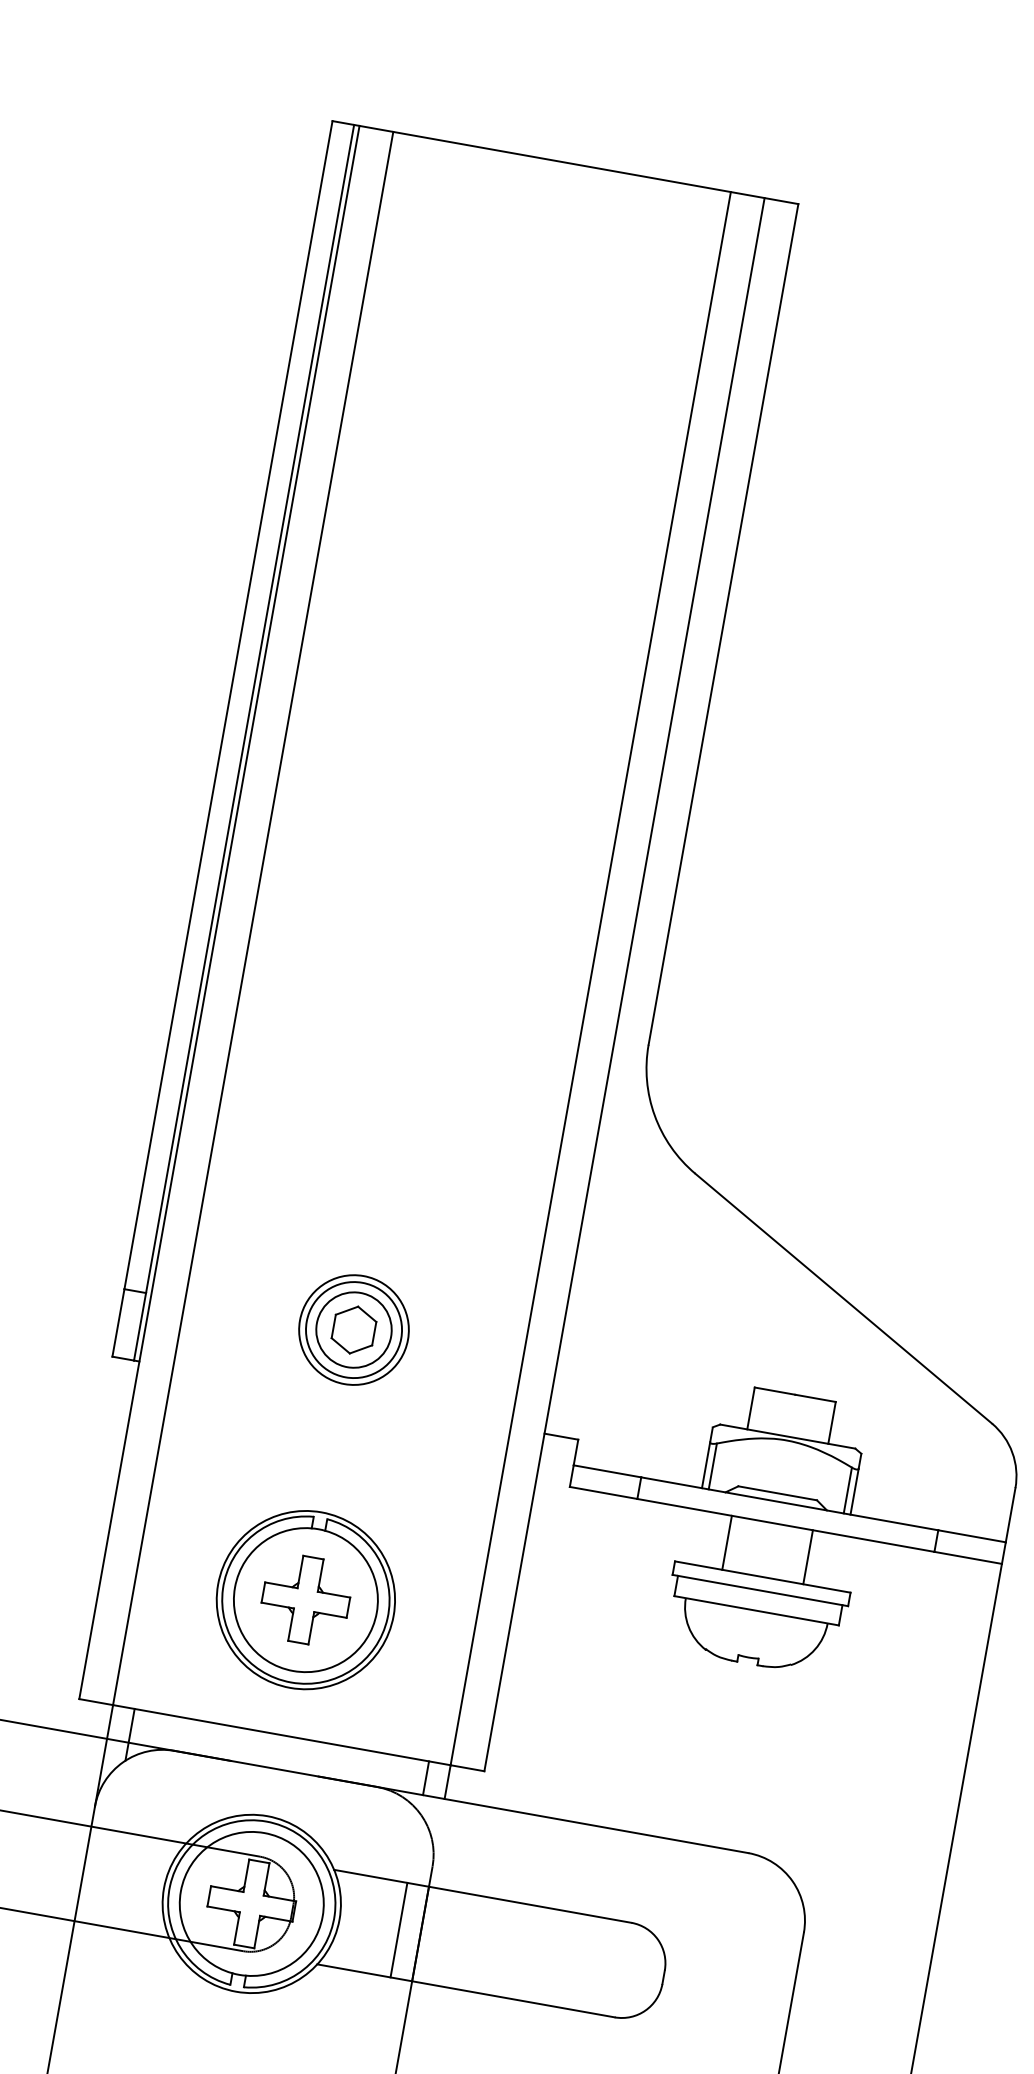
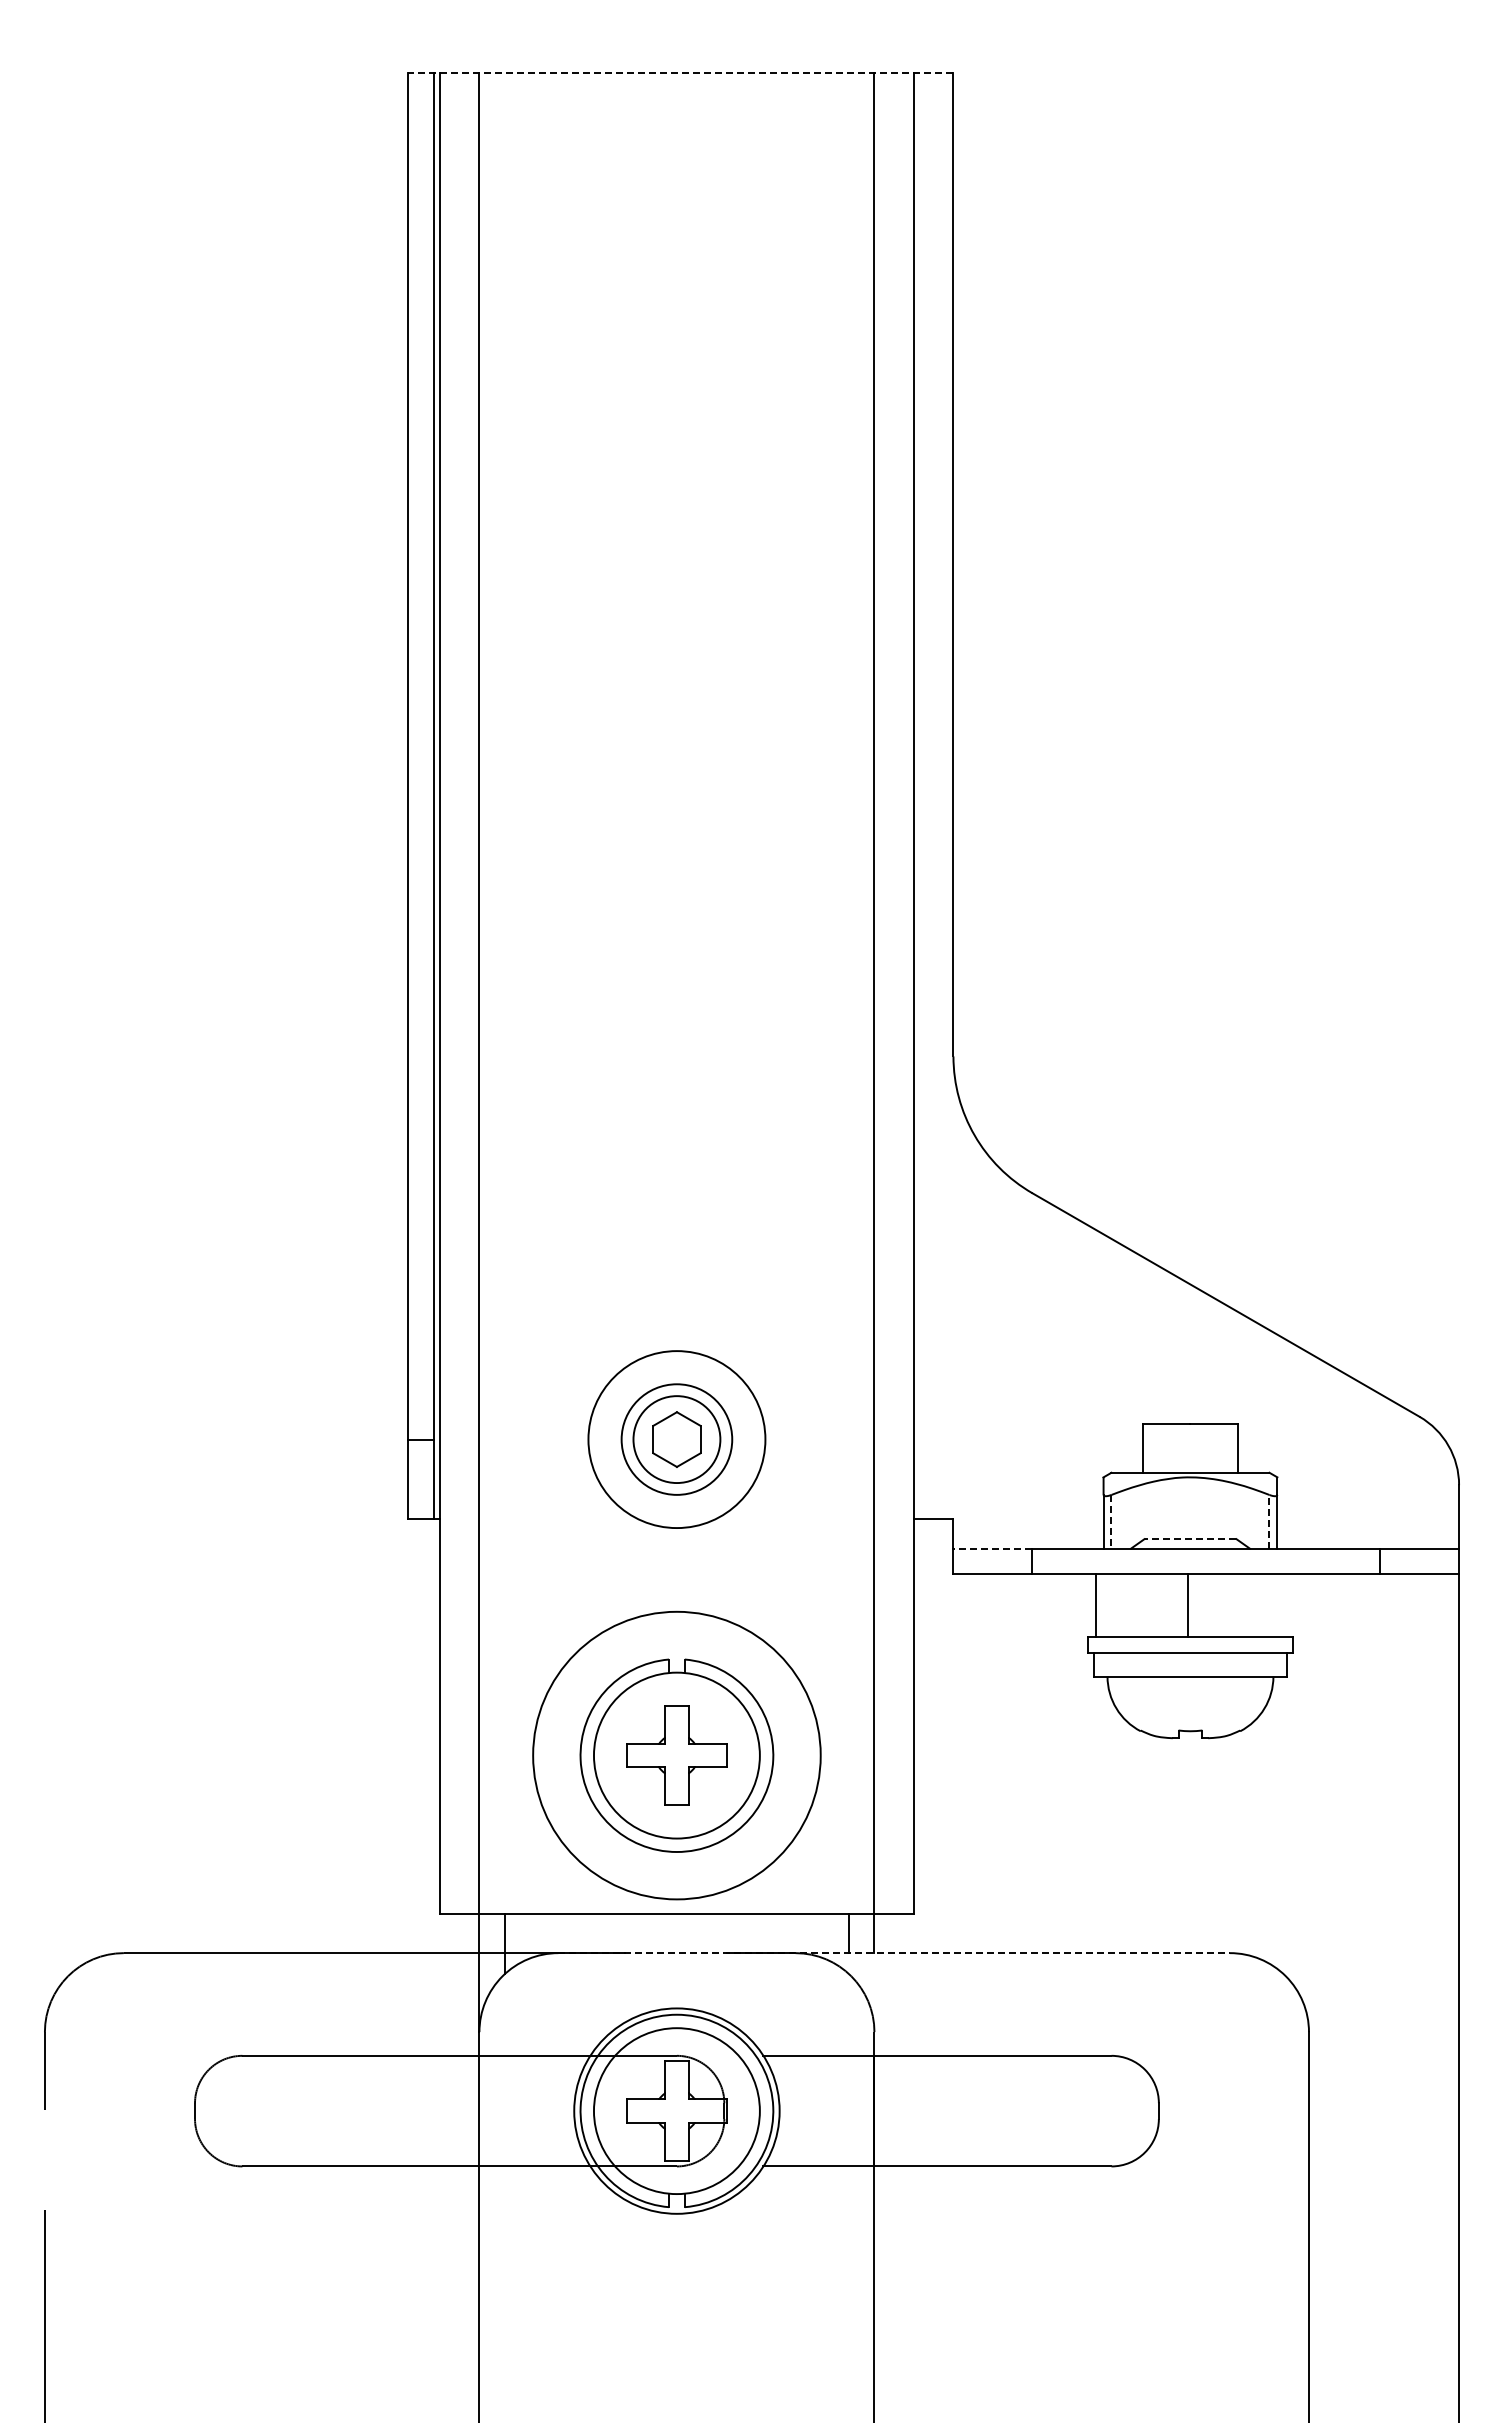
line: (565, 162) -> (680, 72), solid -> dashed
circle: (353, 1329) -> (676, 1439), size x1.4
line: (712, 1466) -> (1111, 1521), solid -> dashed
line: (607, 1471) -> (992, 1548), solid -> dashed
line: (847, 1490) -> (1269, 1521), solid -> dashed
line: (777, 1493) -> (1190, 1539), solid -> dashed
line: (727, 1542) -> (1096, 1605), moved
line: (807, 1557) -> (1187, 1605), moved
circle: (305, 1599) -> (676, 1755), size x1.4
line: (461, 1802) -> (894, 1953), solid -> dashed
line: (399, 1929) -> (849, 2110), removed

